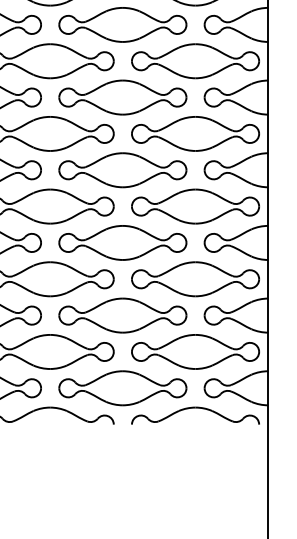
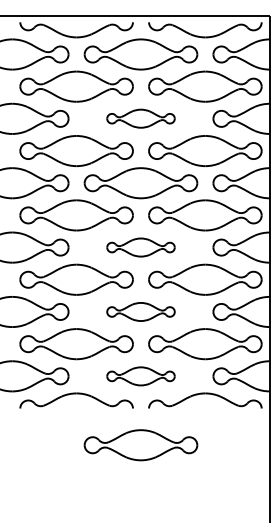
part: (122, 97) -> (140, 118), size x0.6
part: (122, 242) -> (140, 247), size x0.6
part: (122, 315) -> (140, 311), size x0.6
part: (122, 388) -> (140, 376), size x0.6
part: (122, 466) -> (140, 445), added

